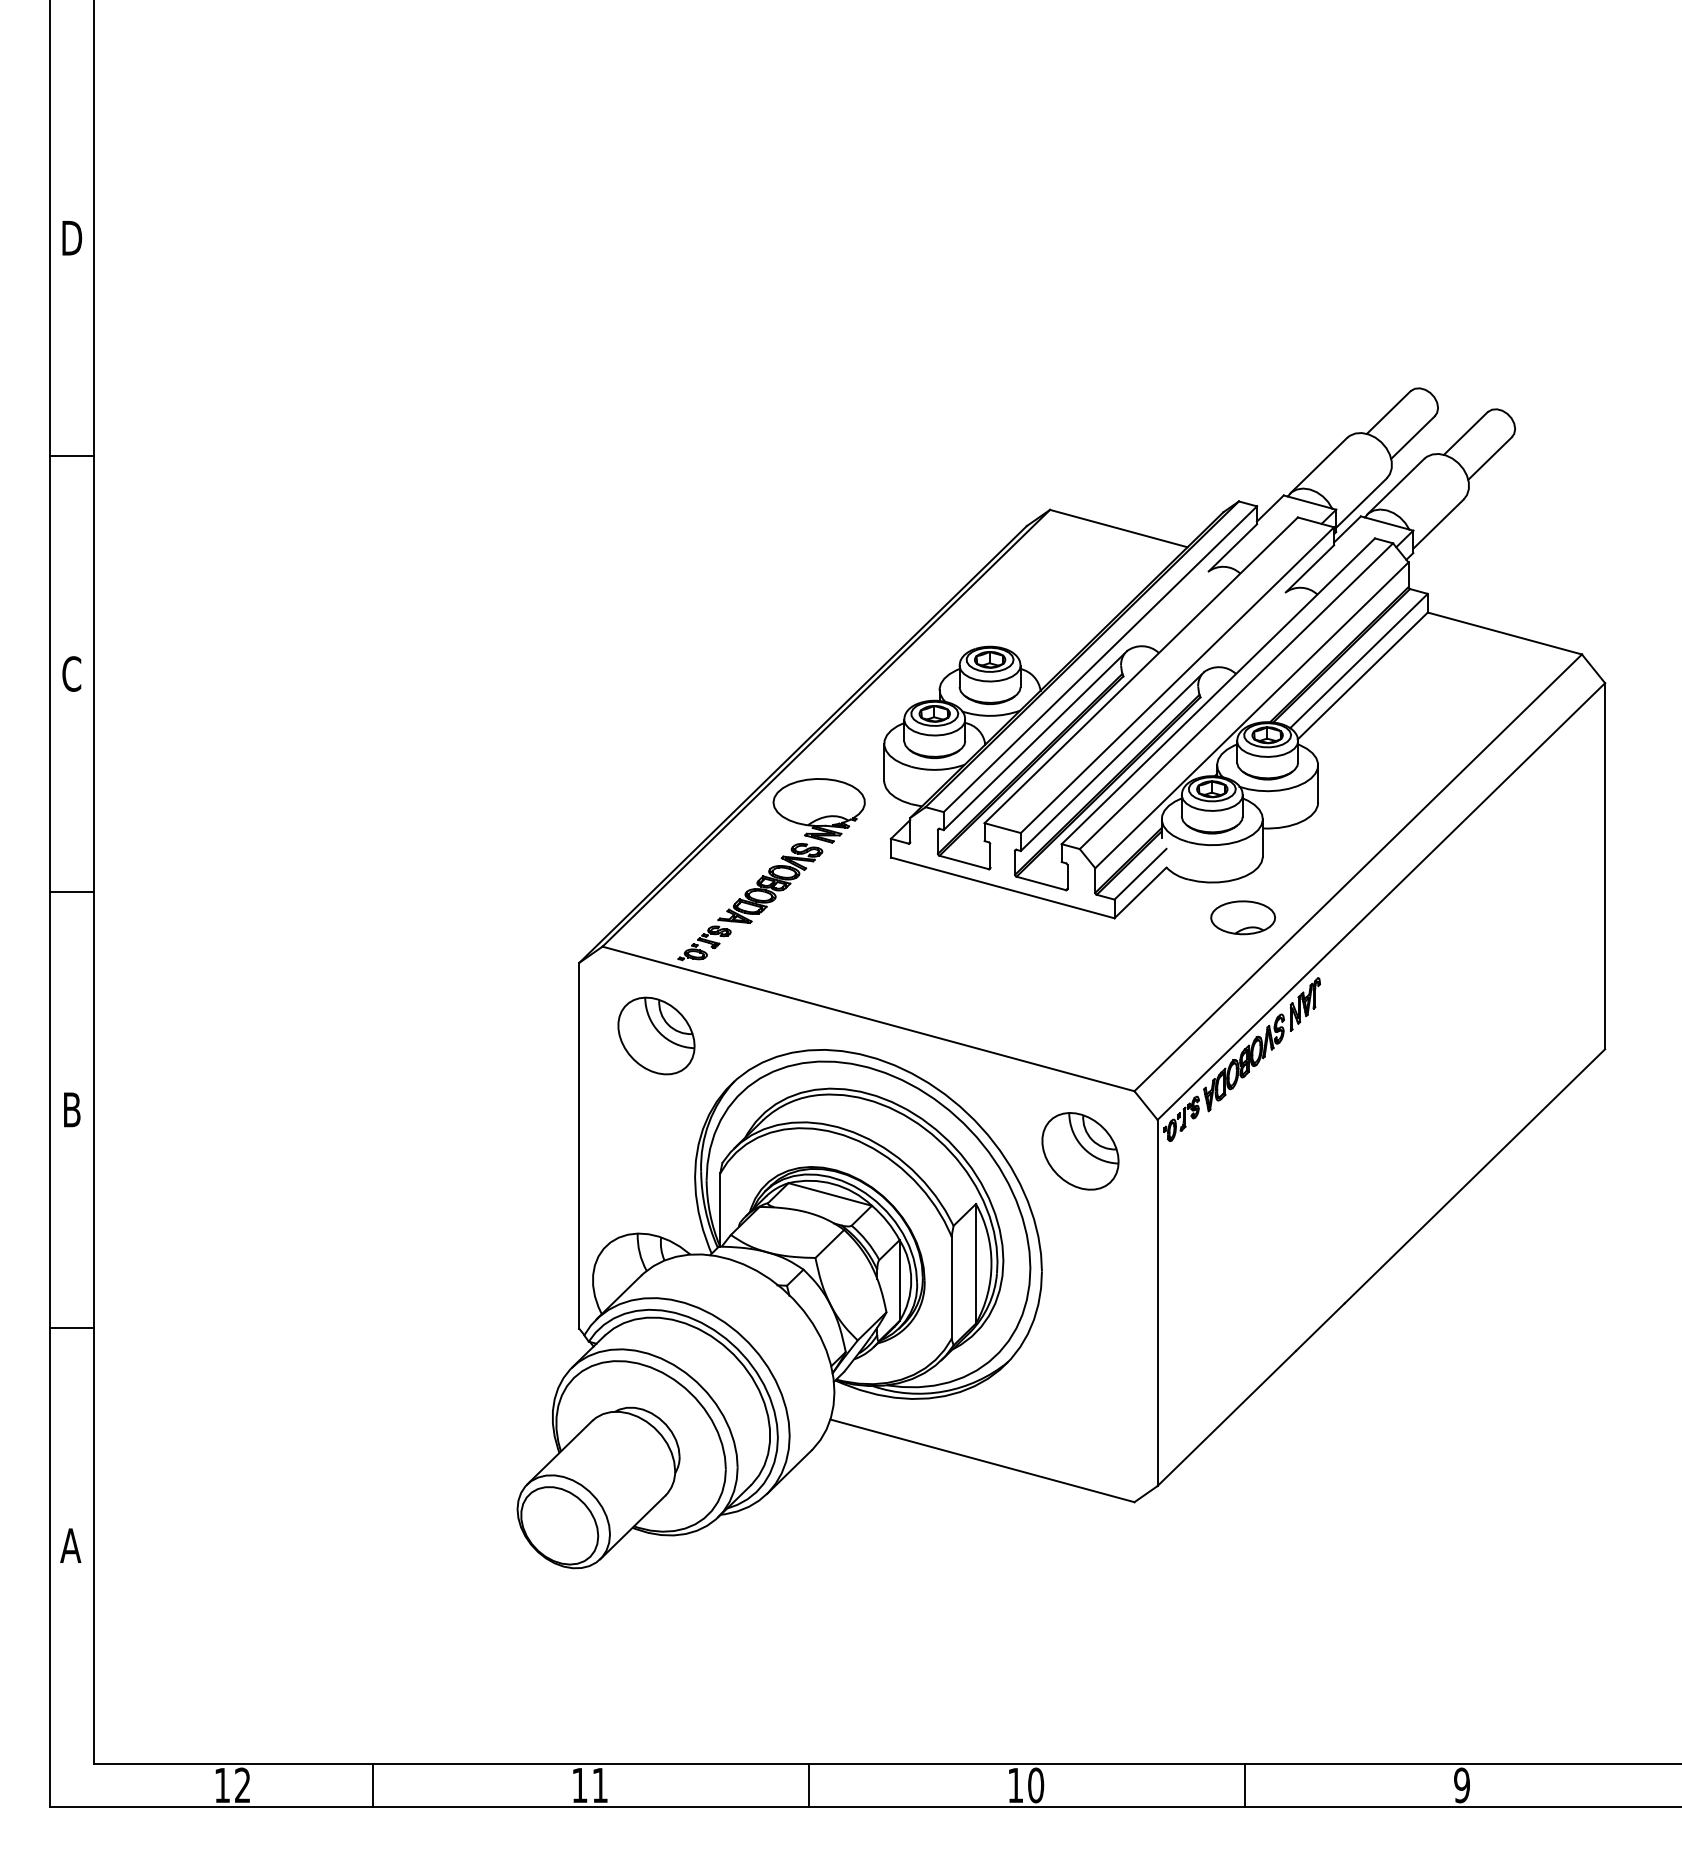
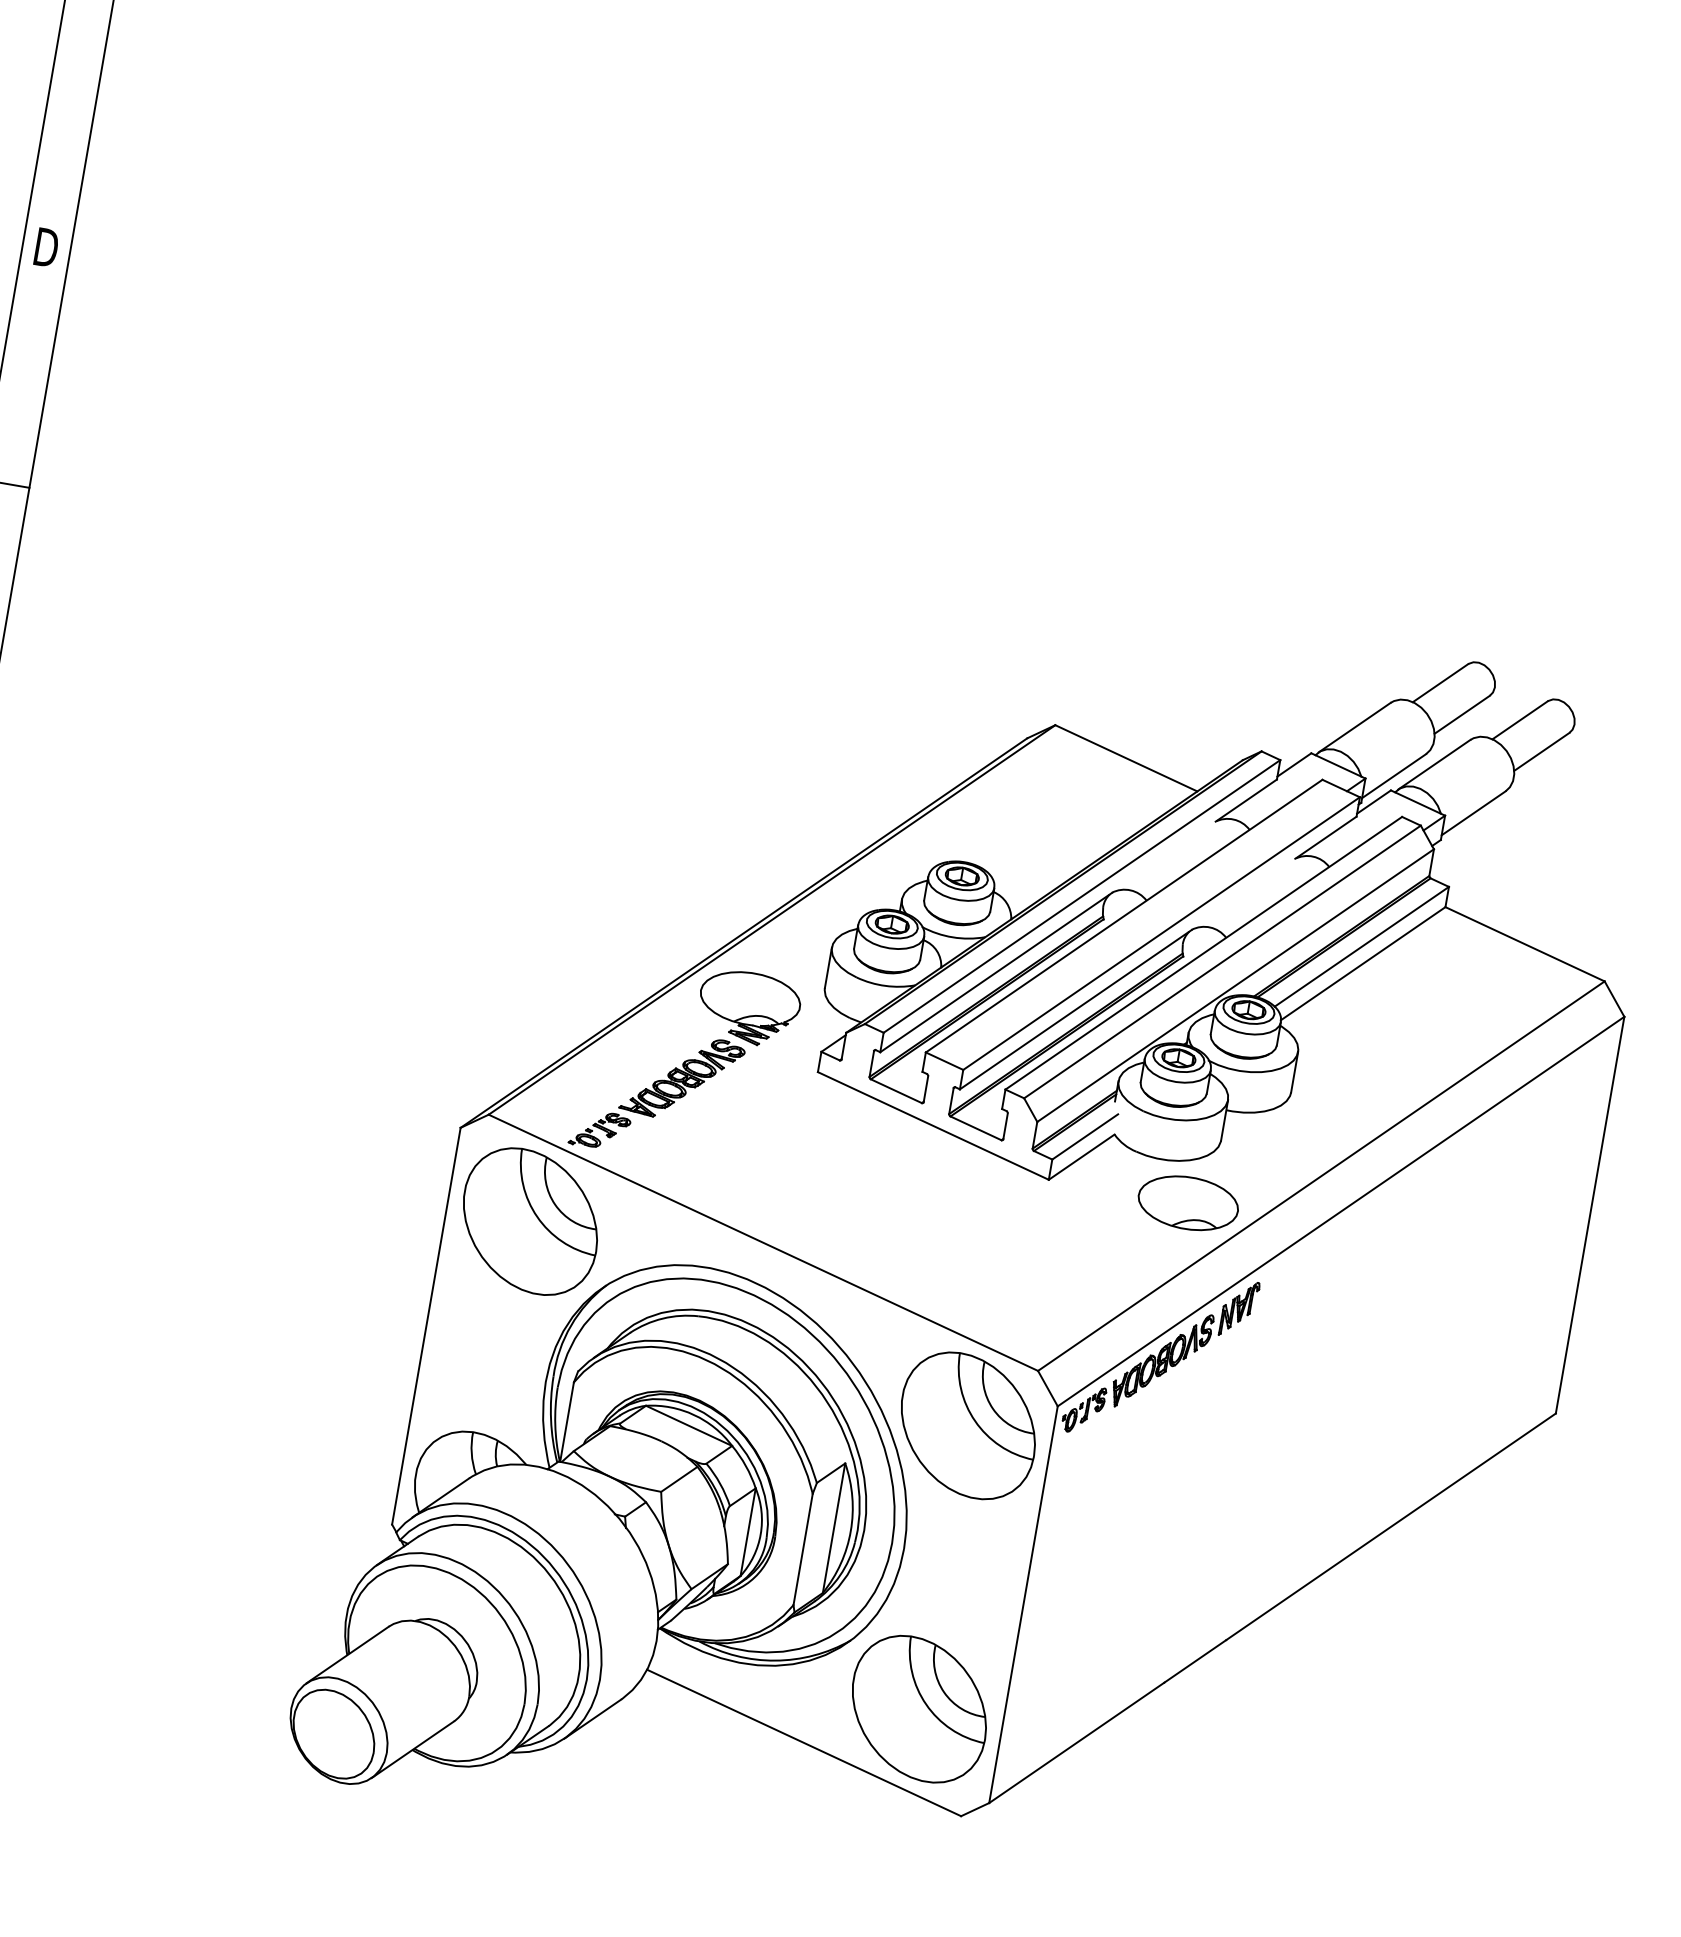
part: (1242, 917) -> (1187, 1202), size x1.43
part: (656, 1035) -> (530, 1221), size x1.67
part: (1080, 1151) -> (968, 1426), size x1.67
part: (1080, 1412) -> (919, 1708), added

